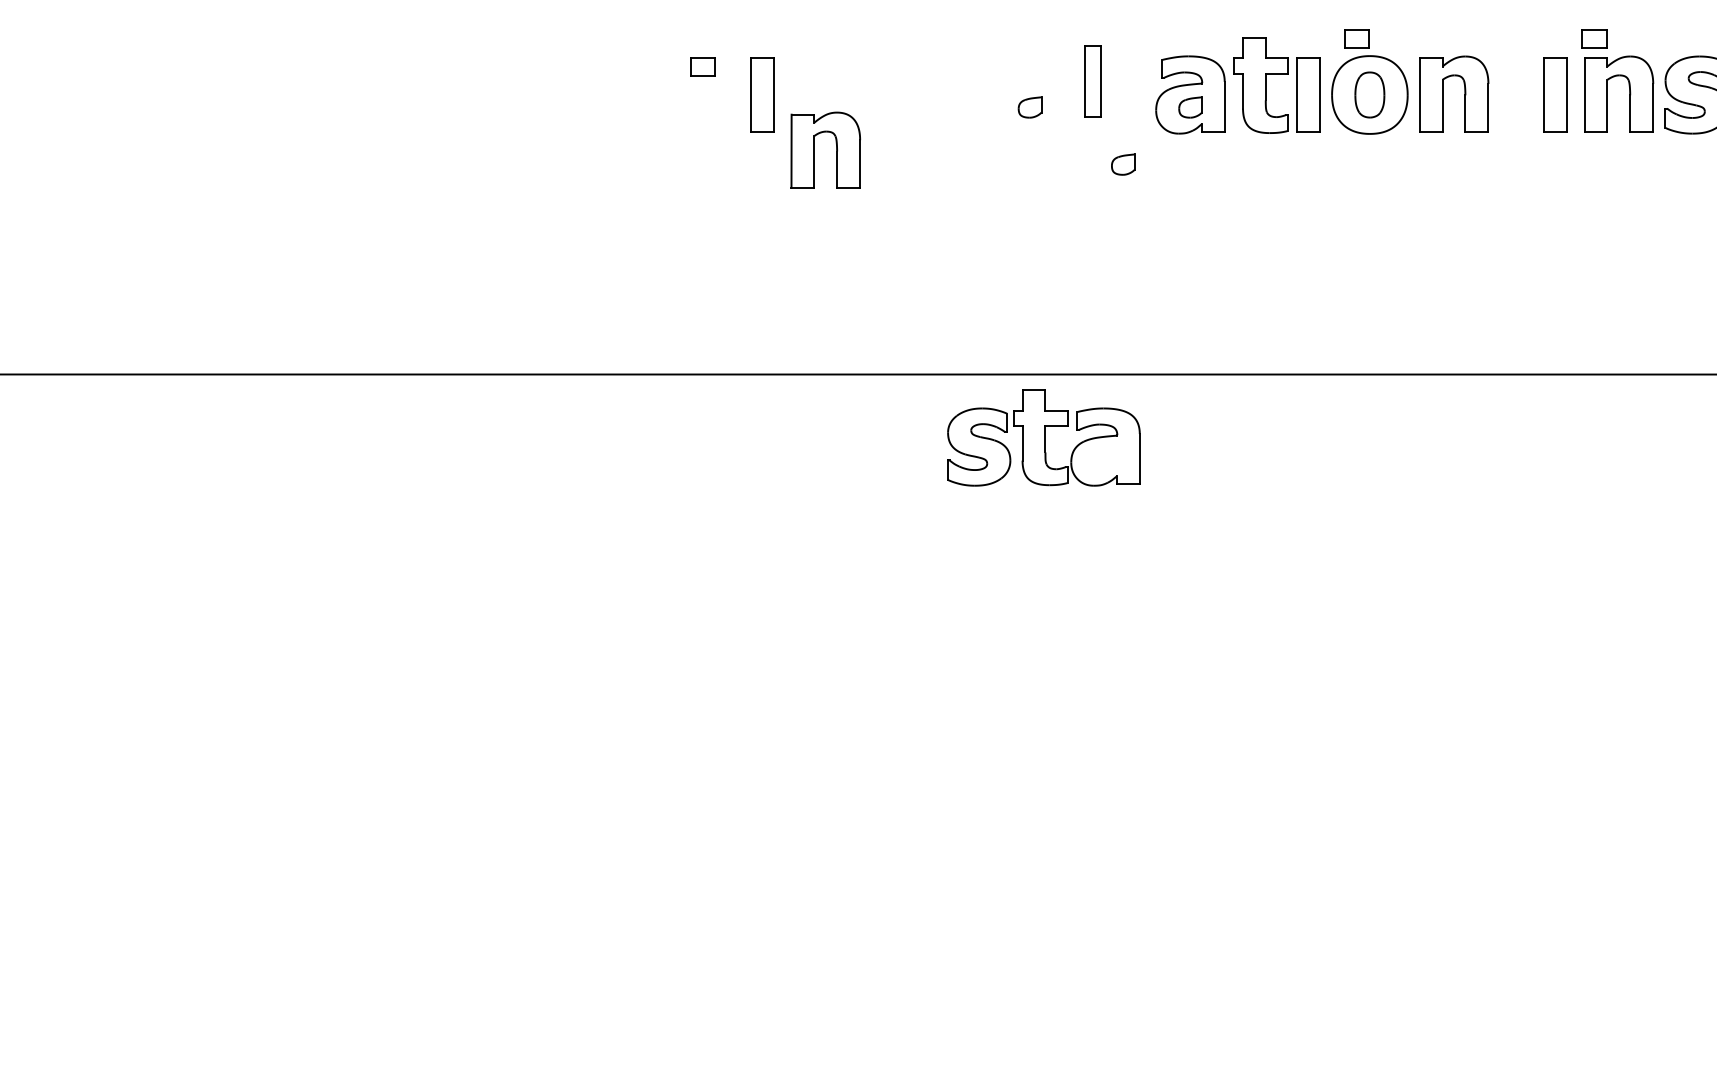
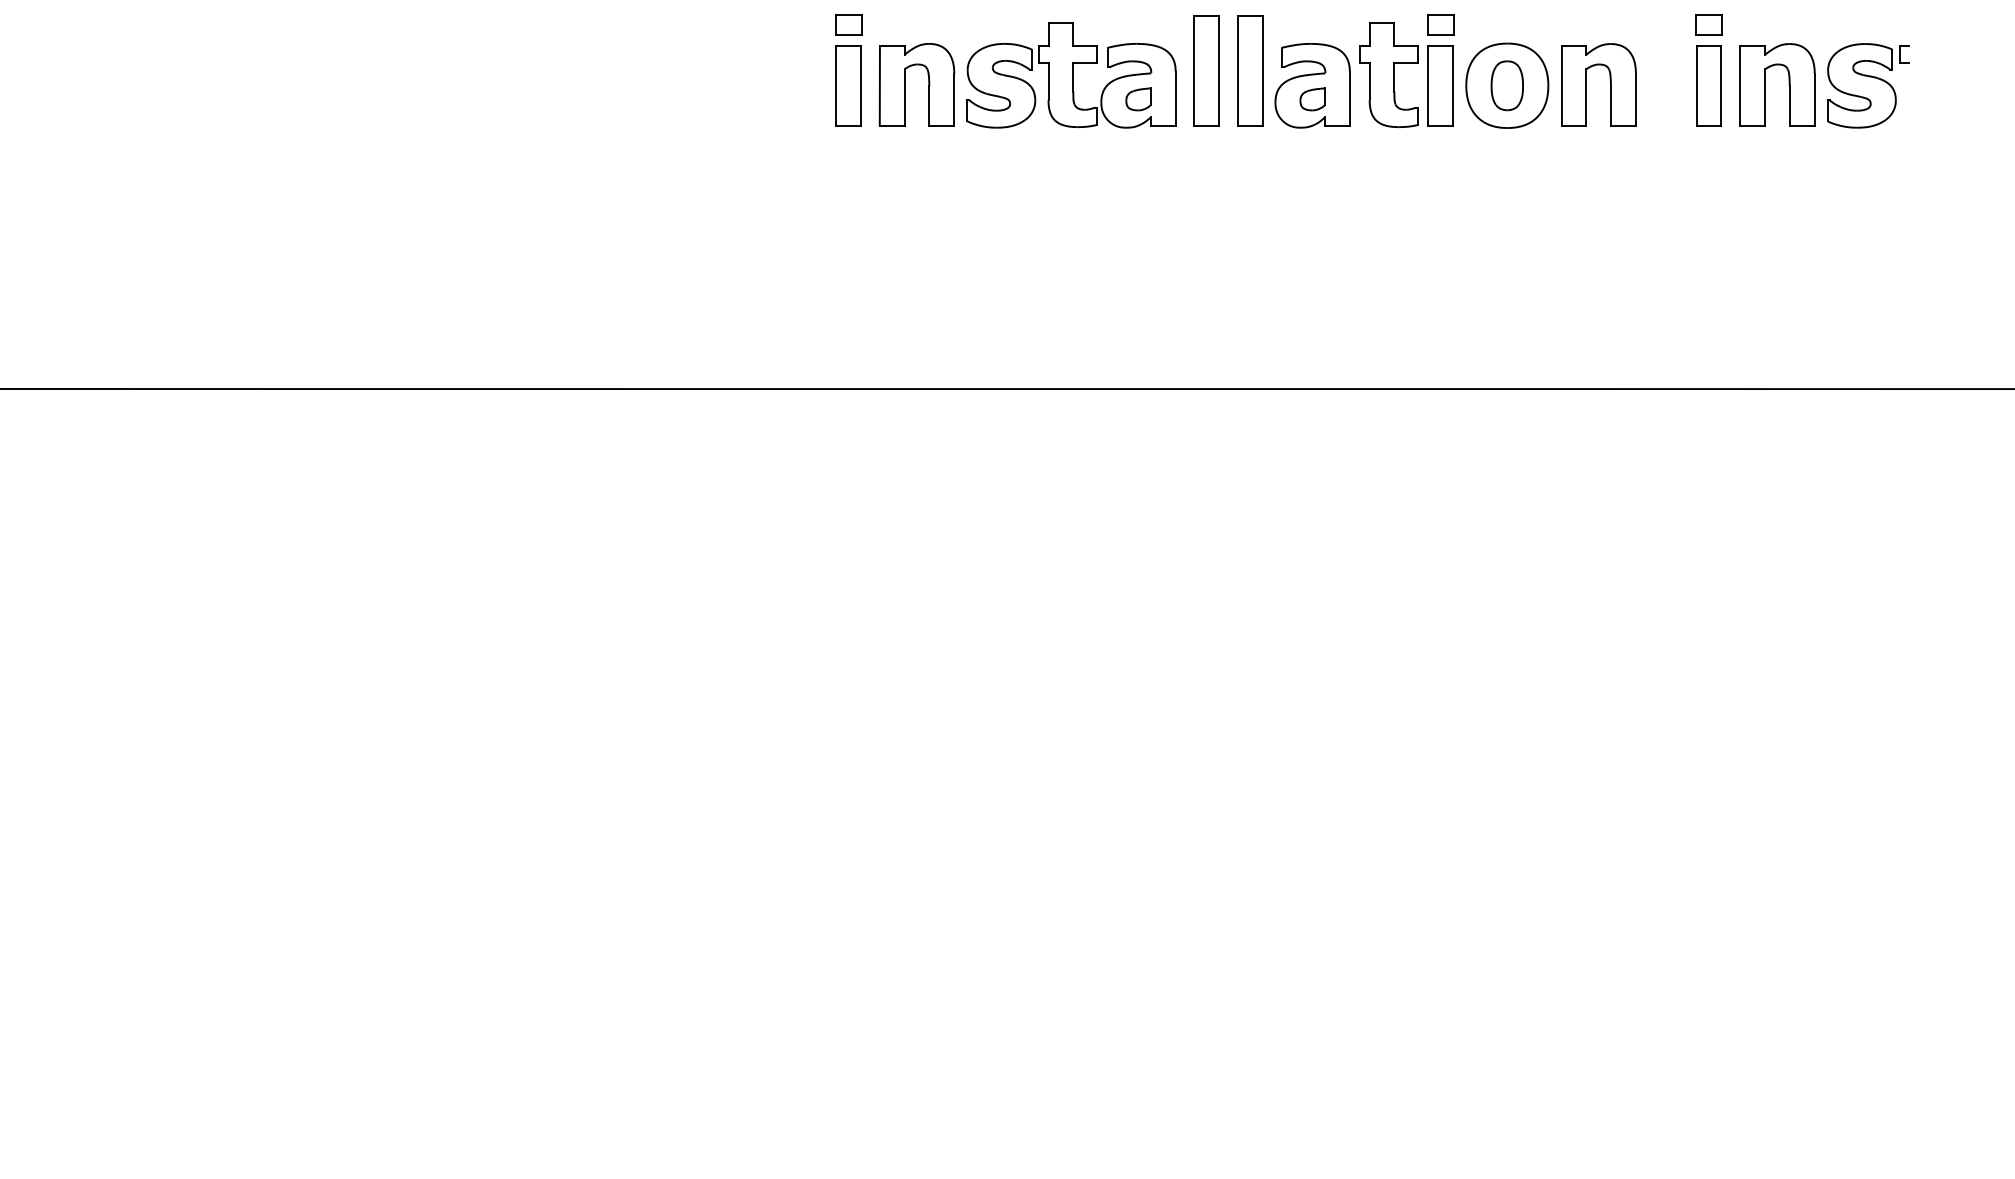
part: (1356, 38) -> (1440, 24), moved
part: (1594, 38) -> (1708, 24), moved
part: (702, 66) -> (848, 24), moved
part: (1092, 80) -> (1206, 70), size x1.43
part: (1133, 80) -> (1250, 70), added
part: (815, 150) -> (905, 84), moved
part: (1123, 164) -> (1239, 161), removed
part: (1043, 437) -> (1071, 75), moved

